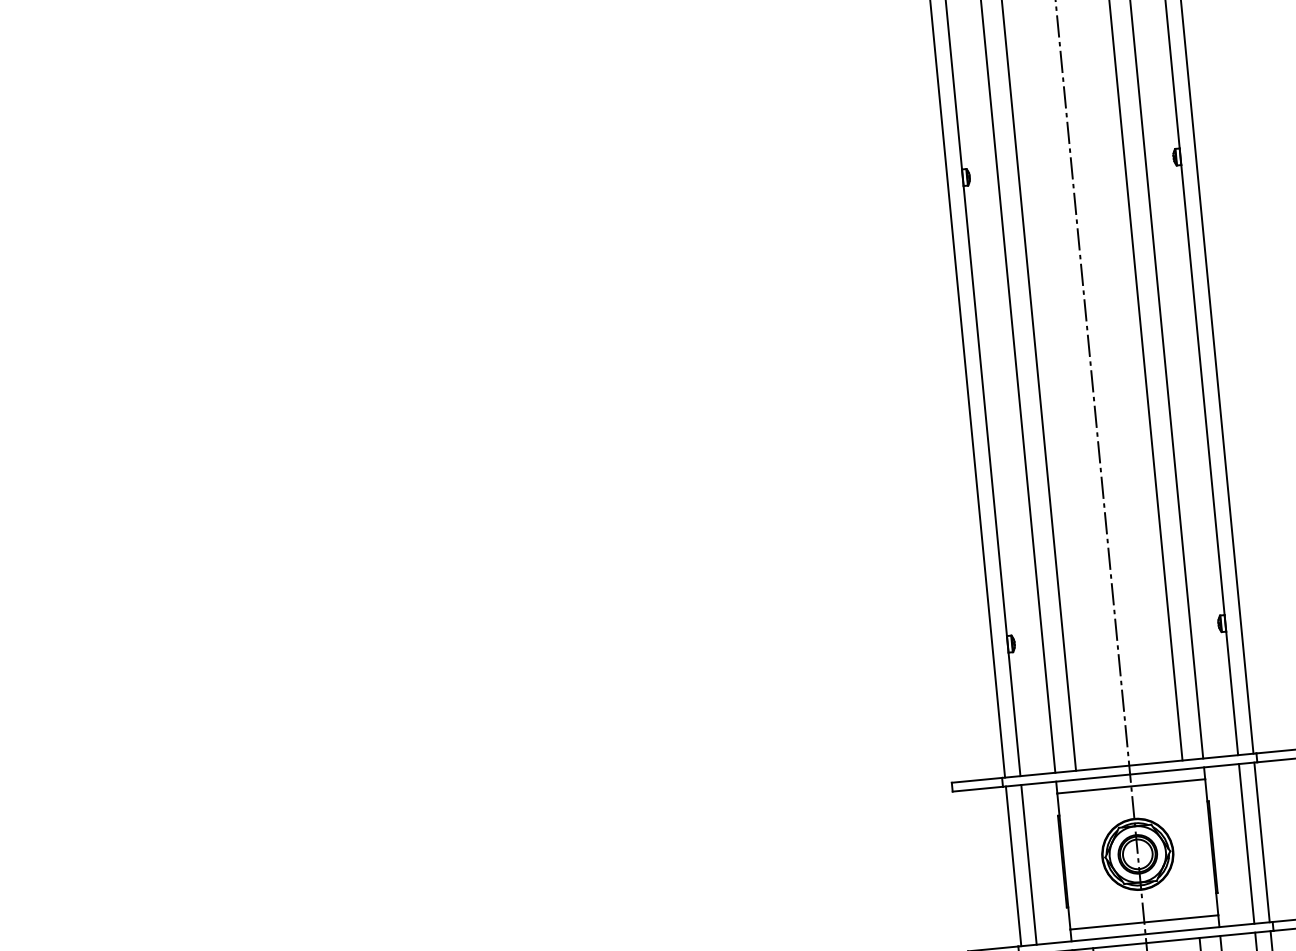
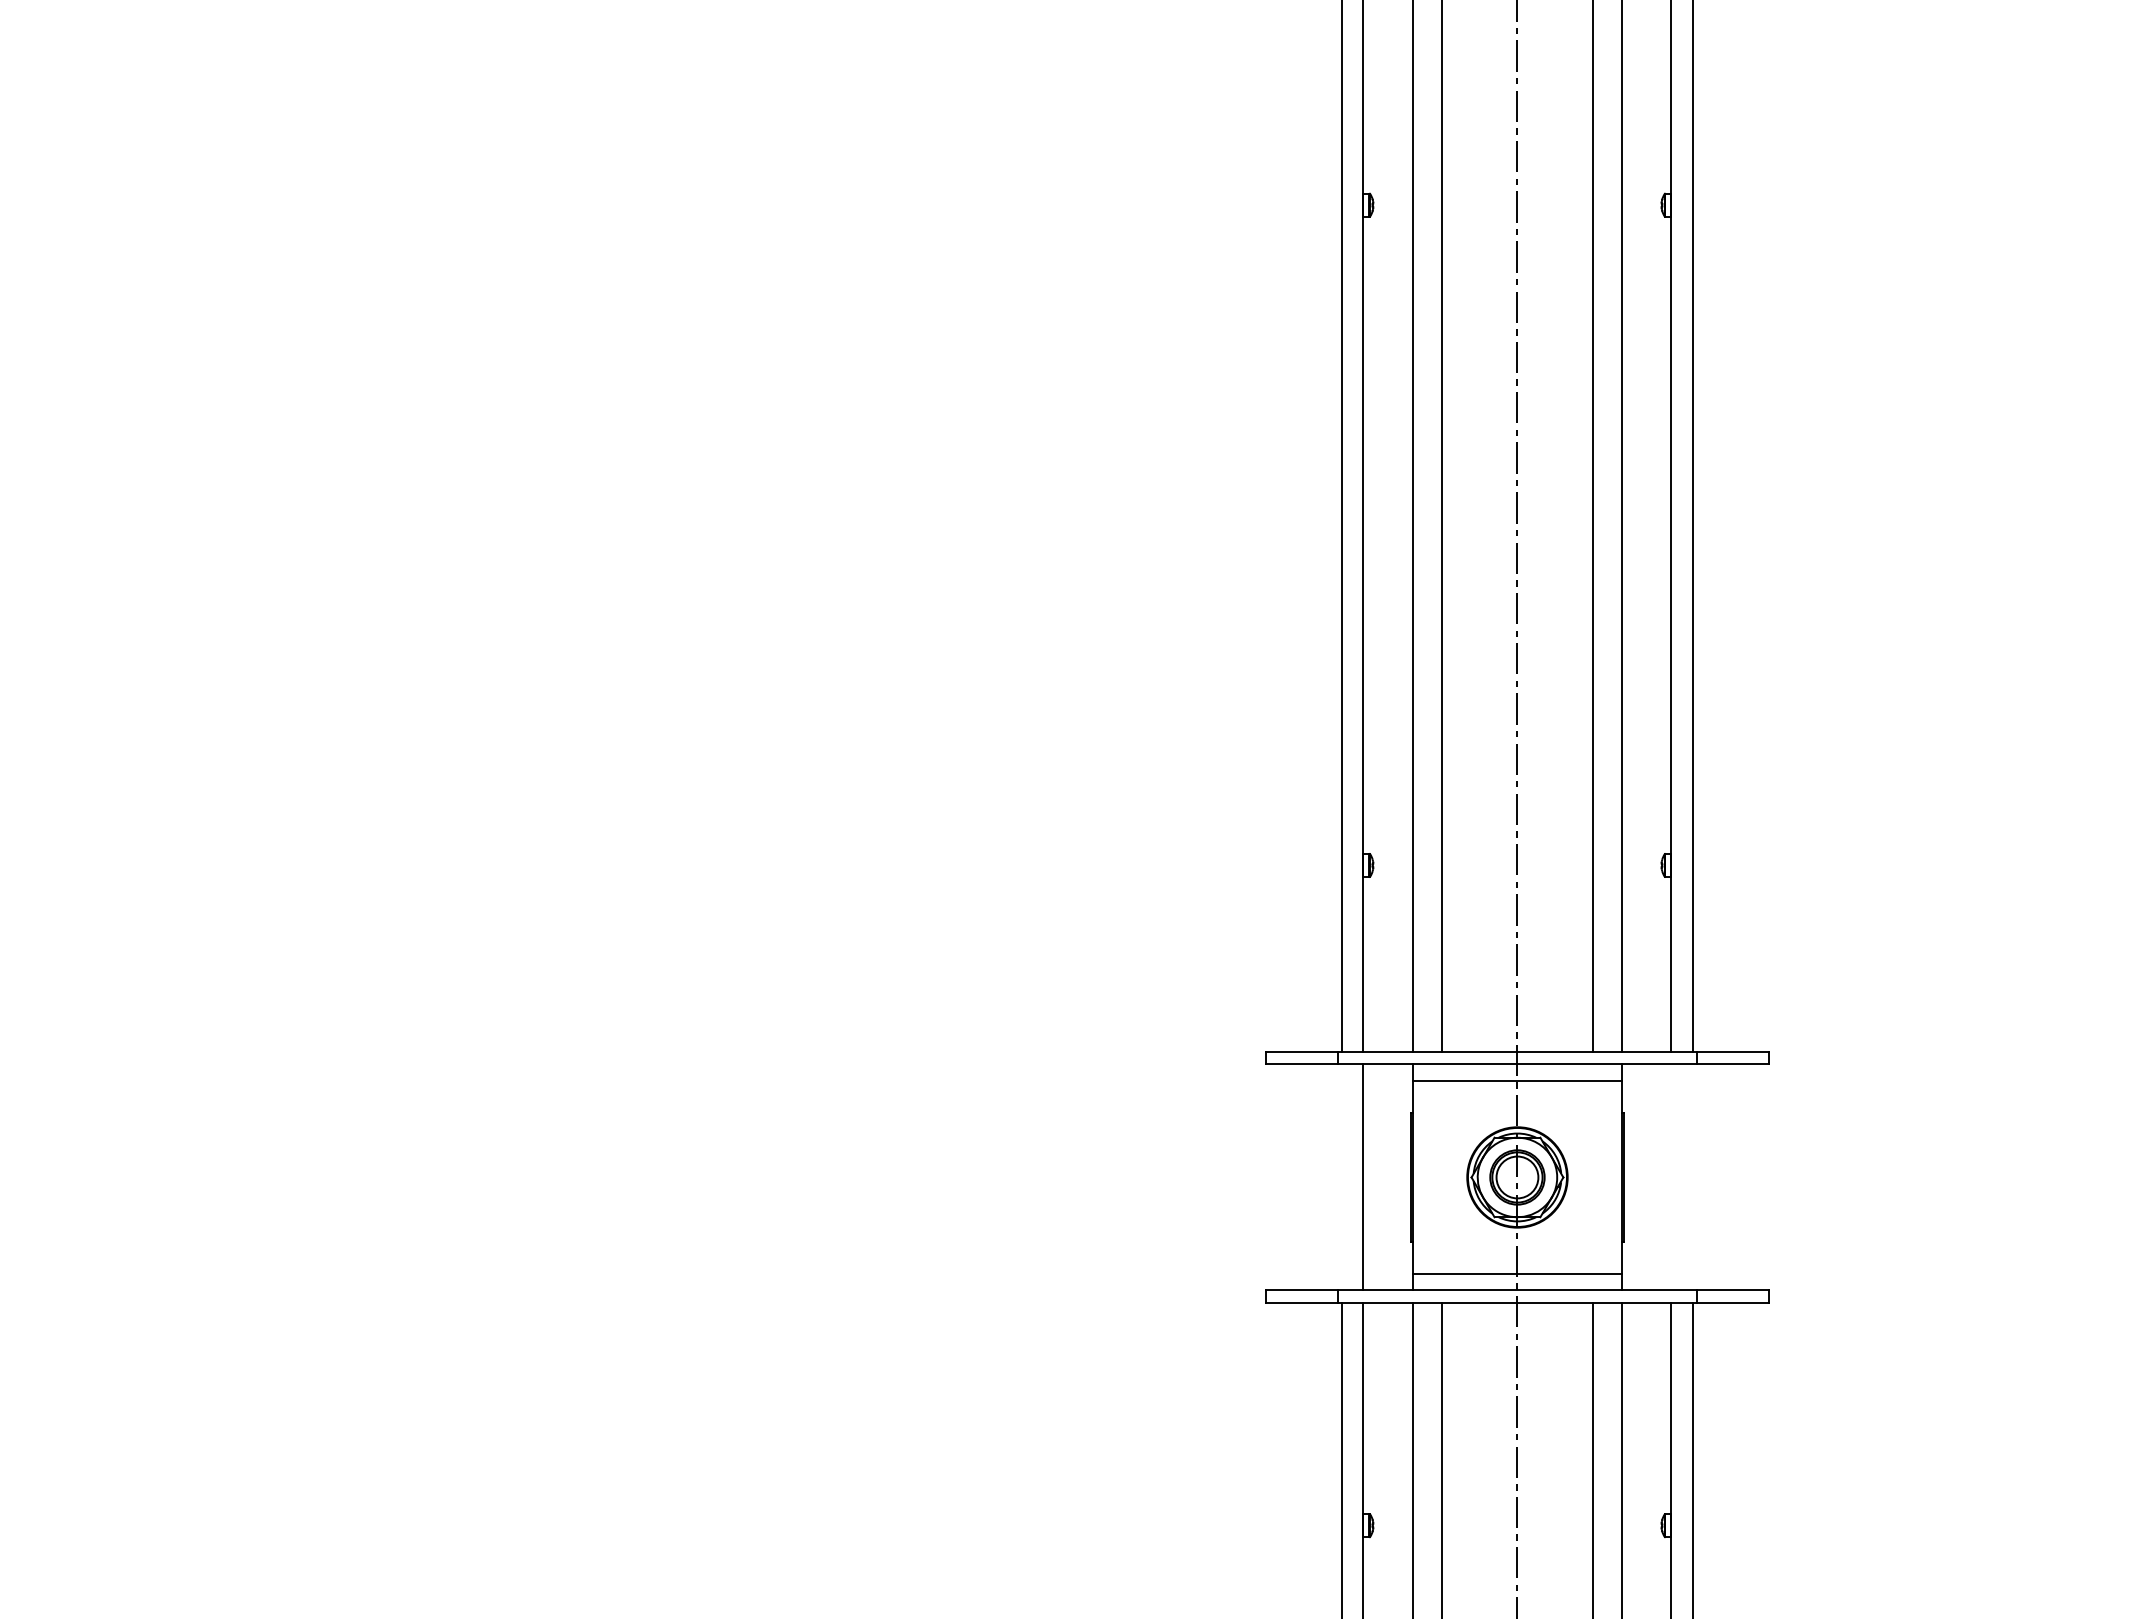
line: (1262, 842) -> (1693, 1177), removed
line: (1246, 843) -> (1671, 1177), removed
line: (1013, 866) -> (1341, 1177), removed

